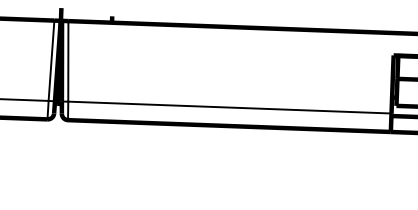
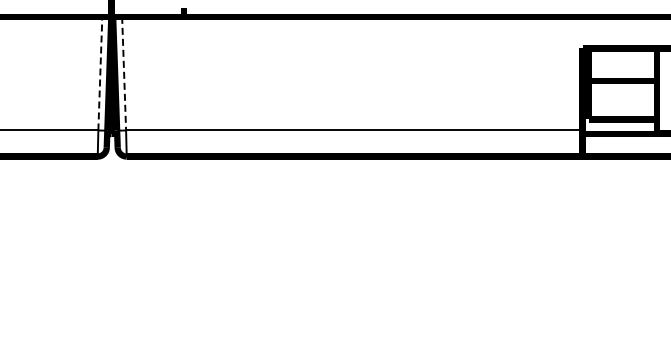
line: (51, 60) -> (100, 73), solid -> dashed
line: (68, 61) -> (124, 73), solid -> dashed

